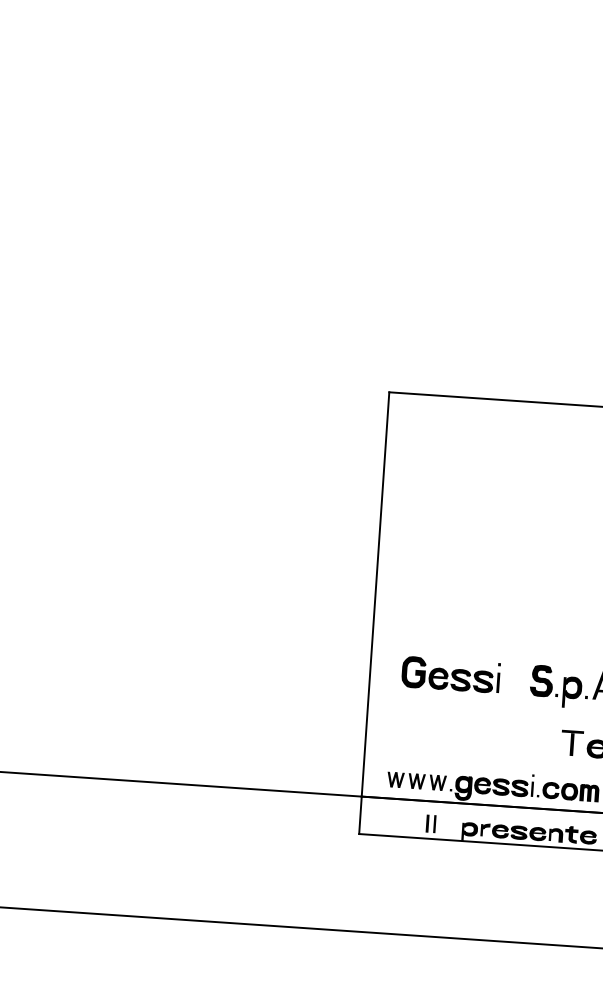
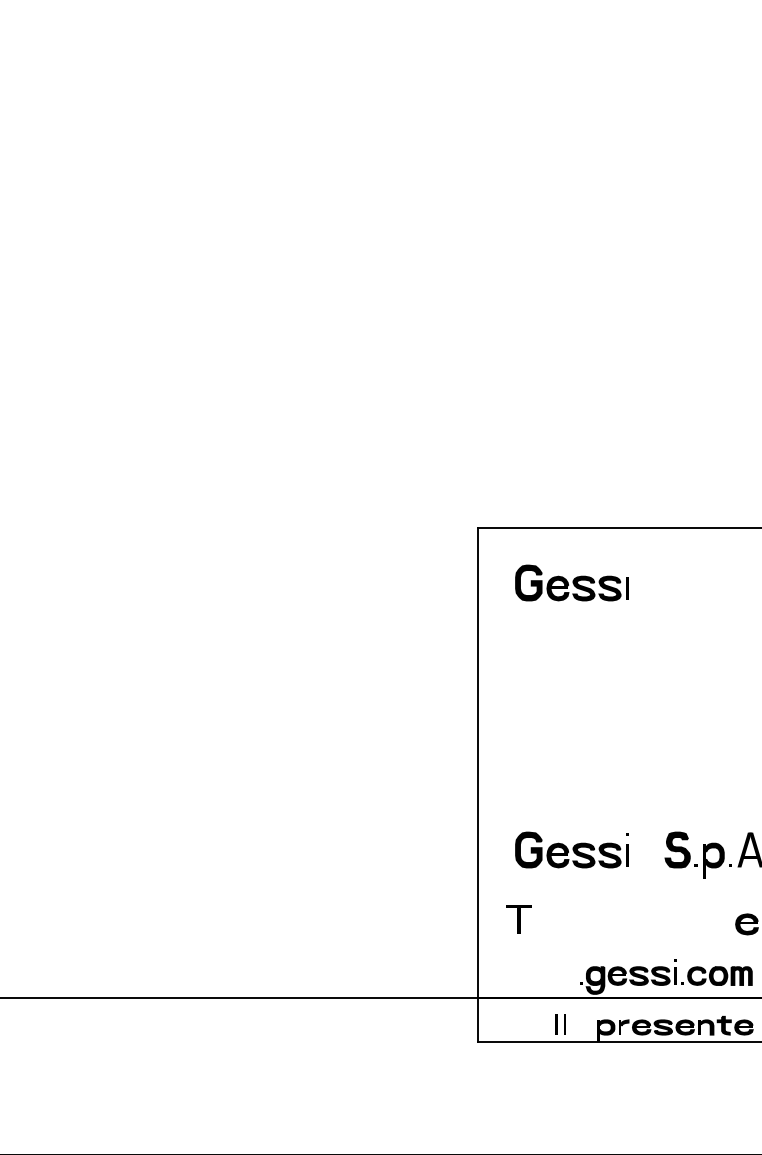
part: (466, 444) -> (571, 582), added
part: (572, 743) -> (518, 919), moved
part: (416, 780) -> (540, 975), removed

